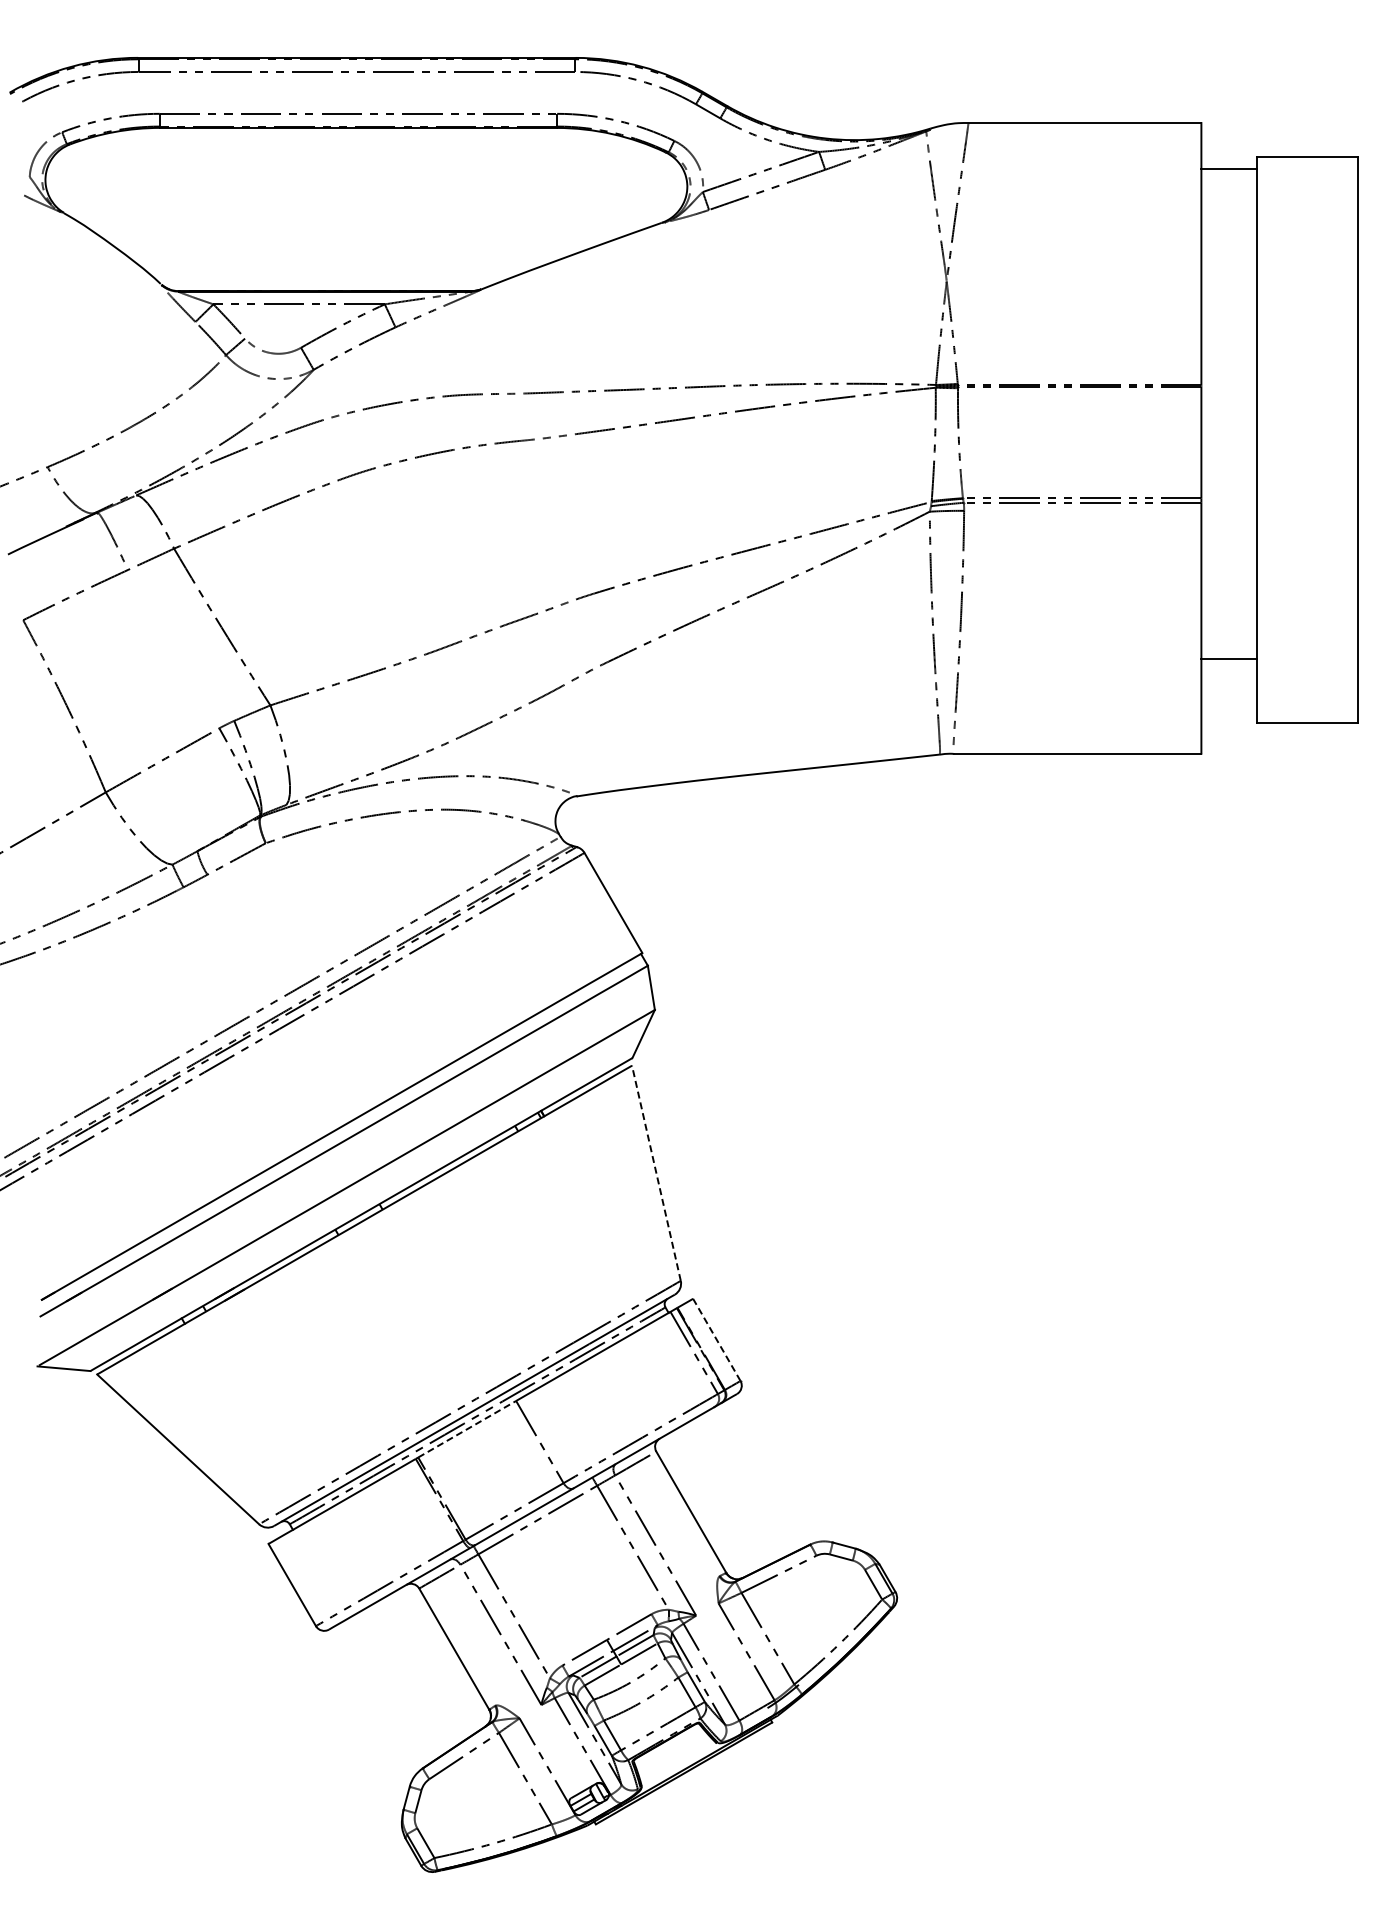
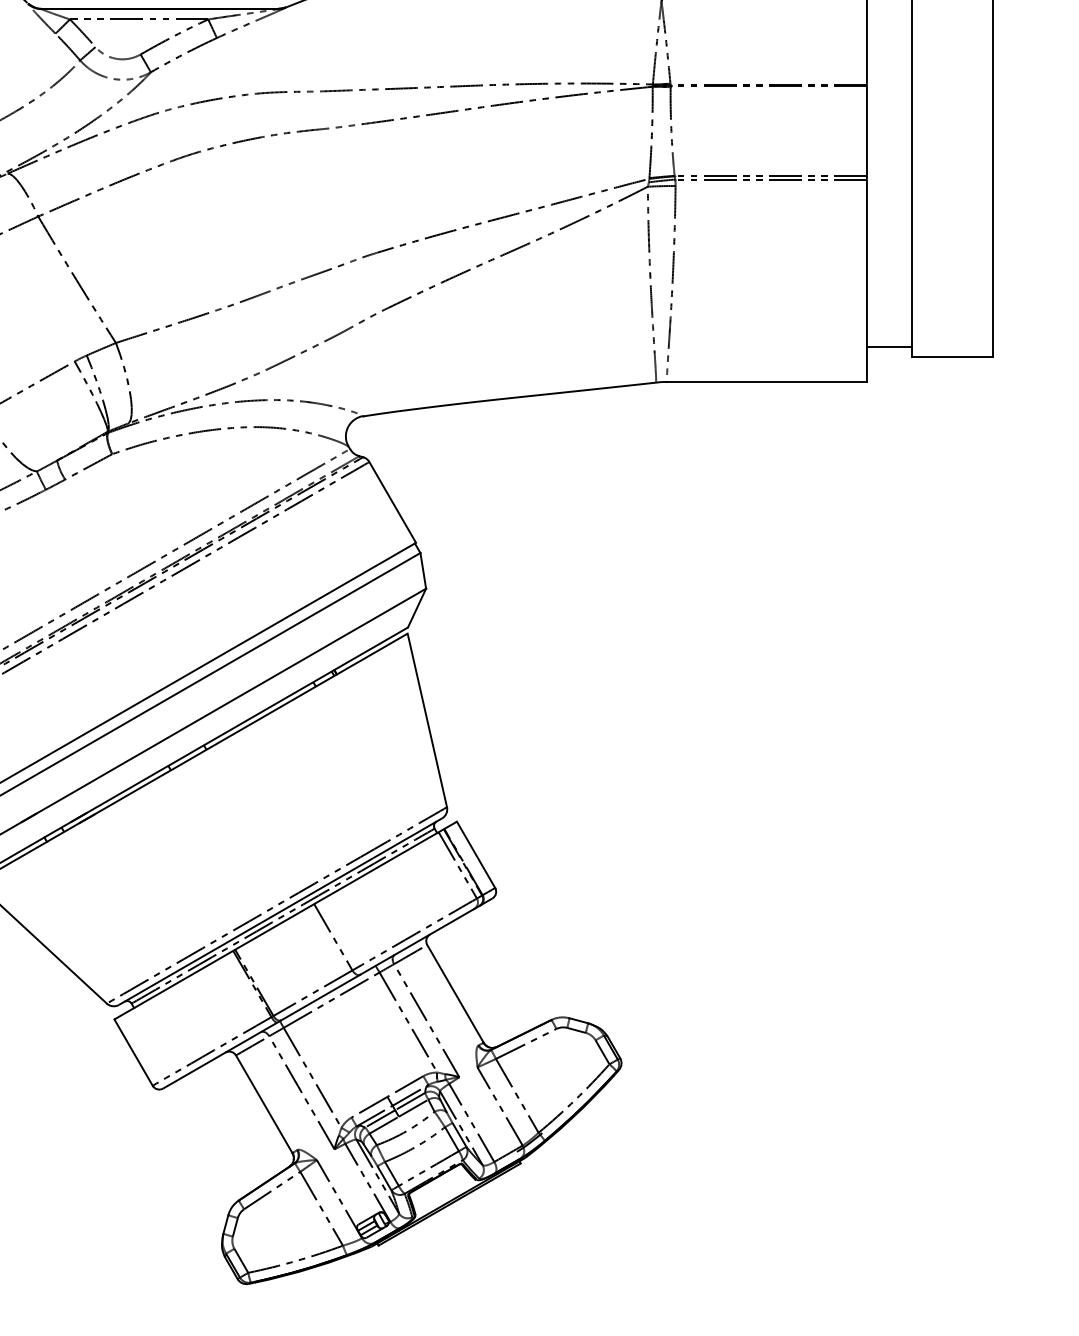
line: (1229, 659) -> (889, 347), moved
line: (656, 1172) -> (427, 719), dashed -> solid
line: (716, 1339) -> (475, 854), dashed -> solid
line: (467, 1429) -> (274, 927), dashed -> solid

